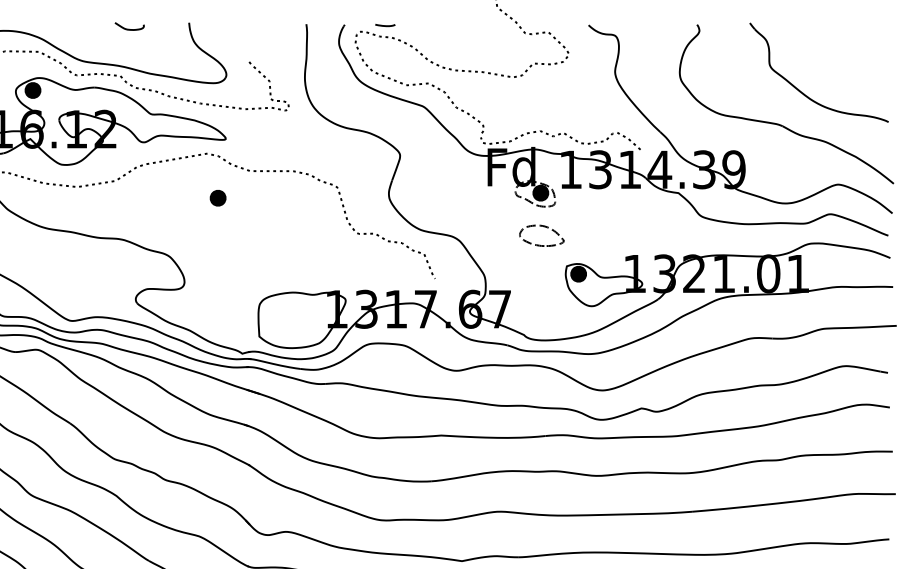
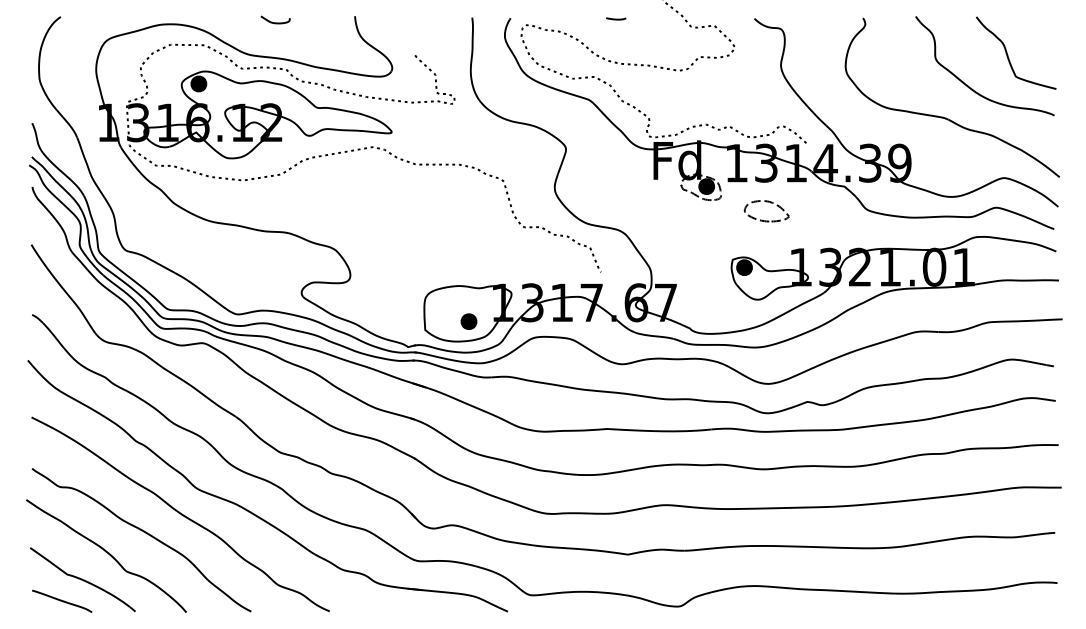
line: (385, 25) -> (616, 18), moved
curve: (129, 29) -> (275, 22), moved
curve: (842, 62) -> (1008, 55), added
part: (217, 198) -> (468, 321), moved
part: (545, 228) -> (770, 203), moved

